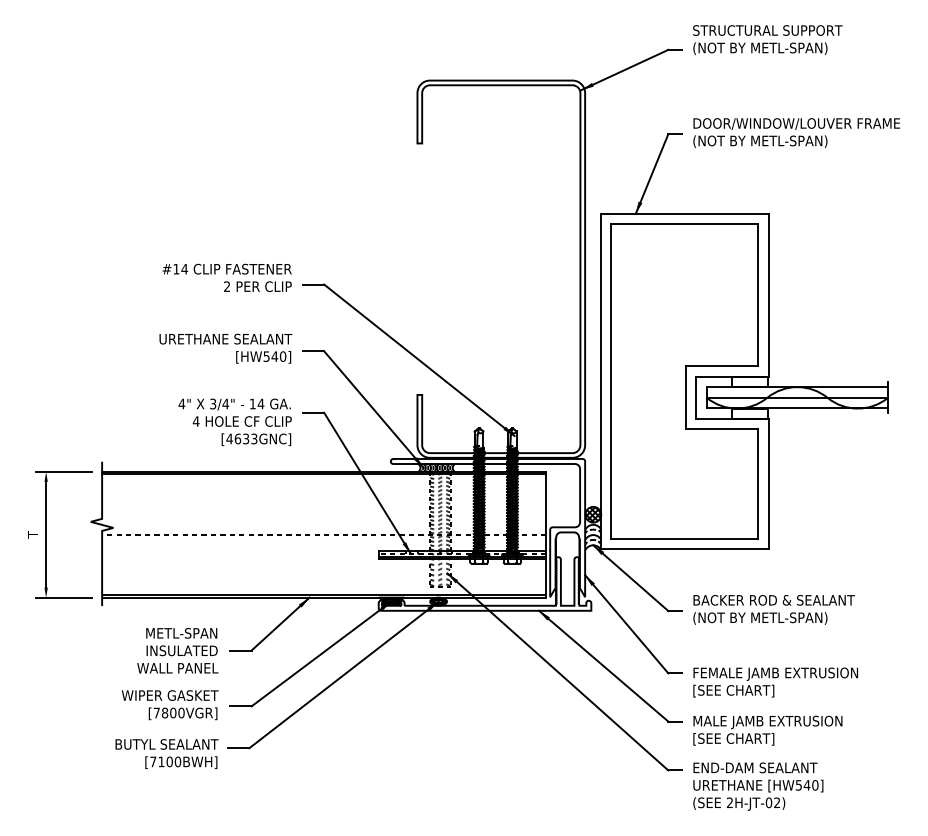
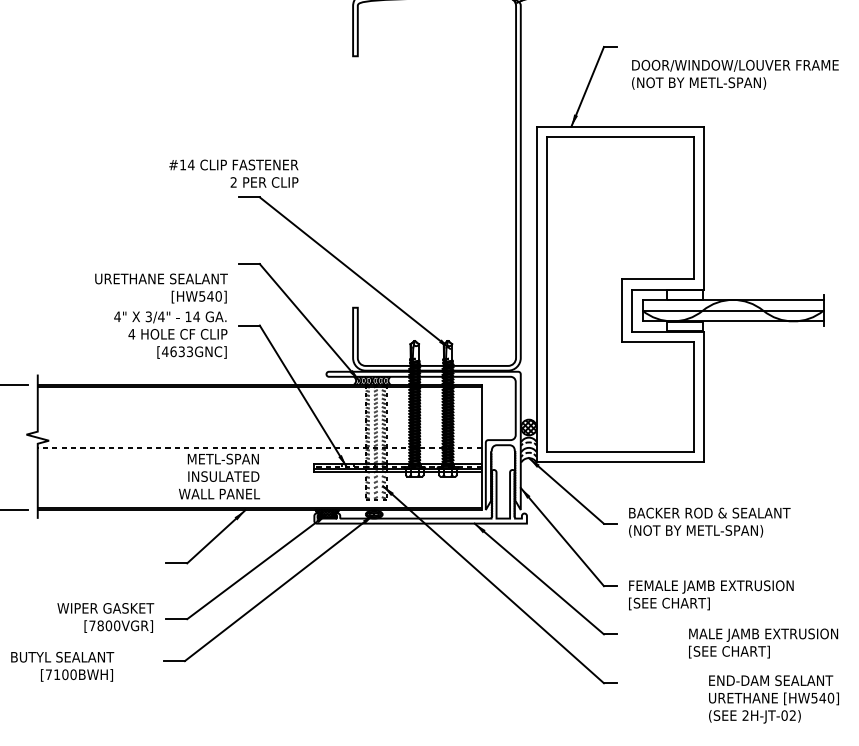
text: (796, 132) -> (735, 74), moved
text: (226, 277) -> (233, 173), moved
text: (225, 348) -> (161, 288), moved
text: (177, 650) -> (219, 476), moved
text: (767, 730) -> (763, 643), moved
text: (166, 753) -> (62, 666), moved
text: (758, 786) -> (774, 699), moved

